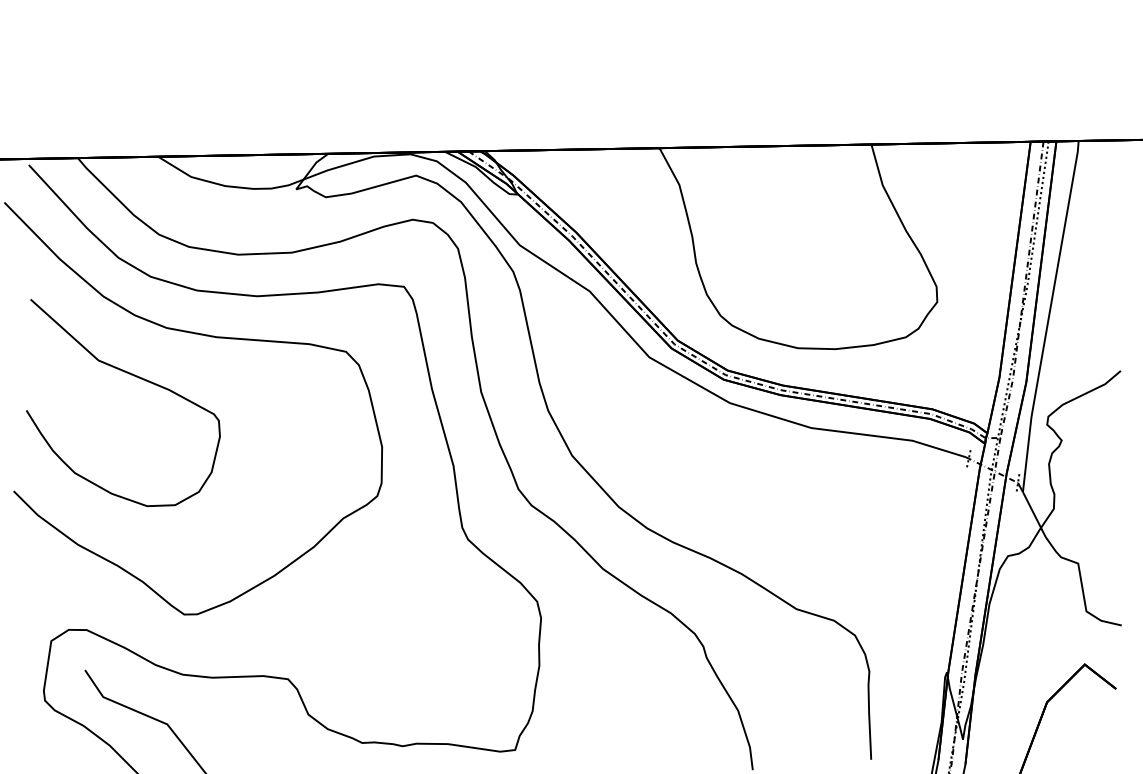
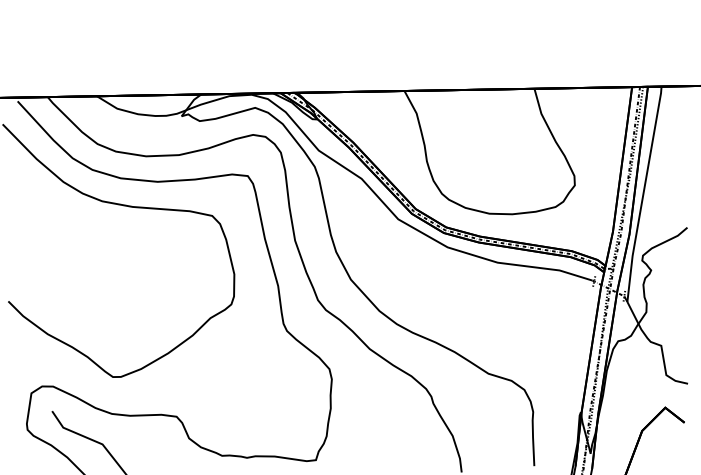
curve: (129, 375) -> (79, 230), removed

